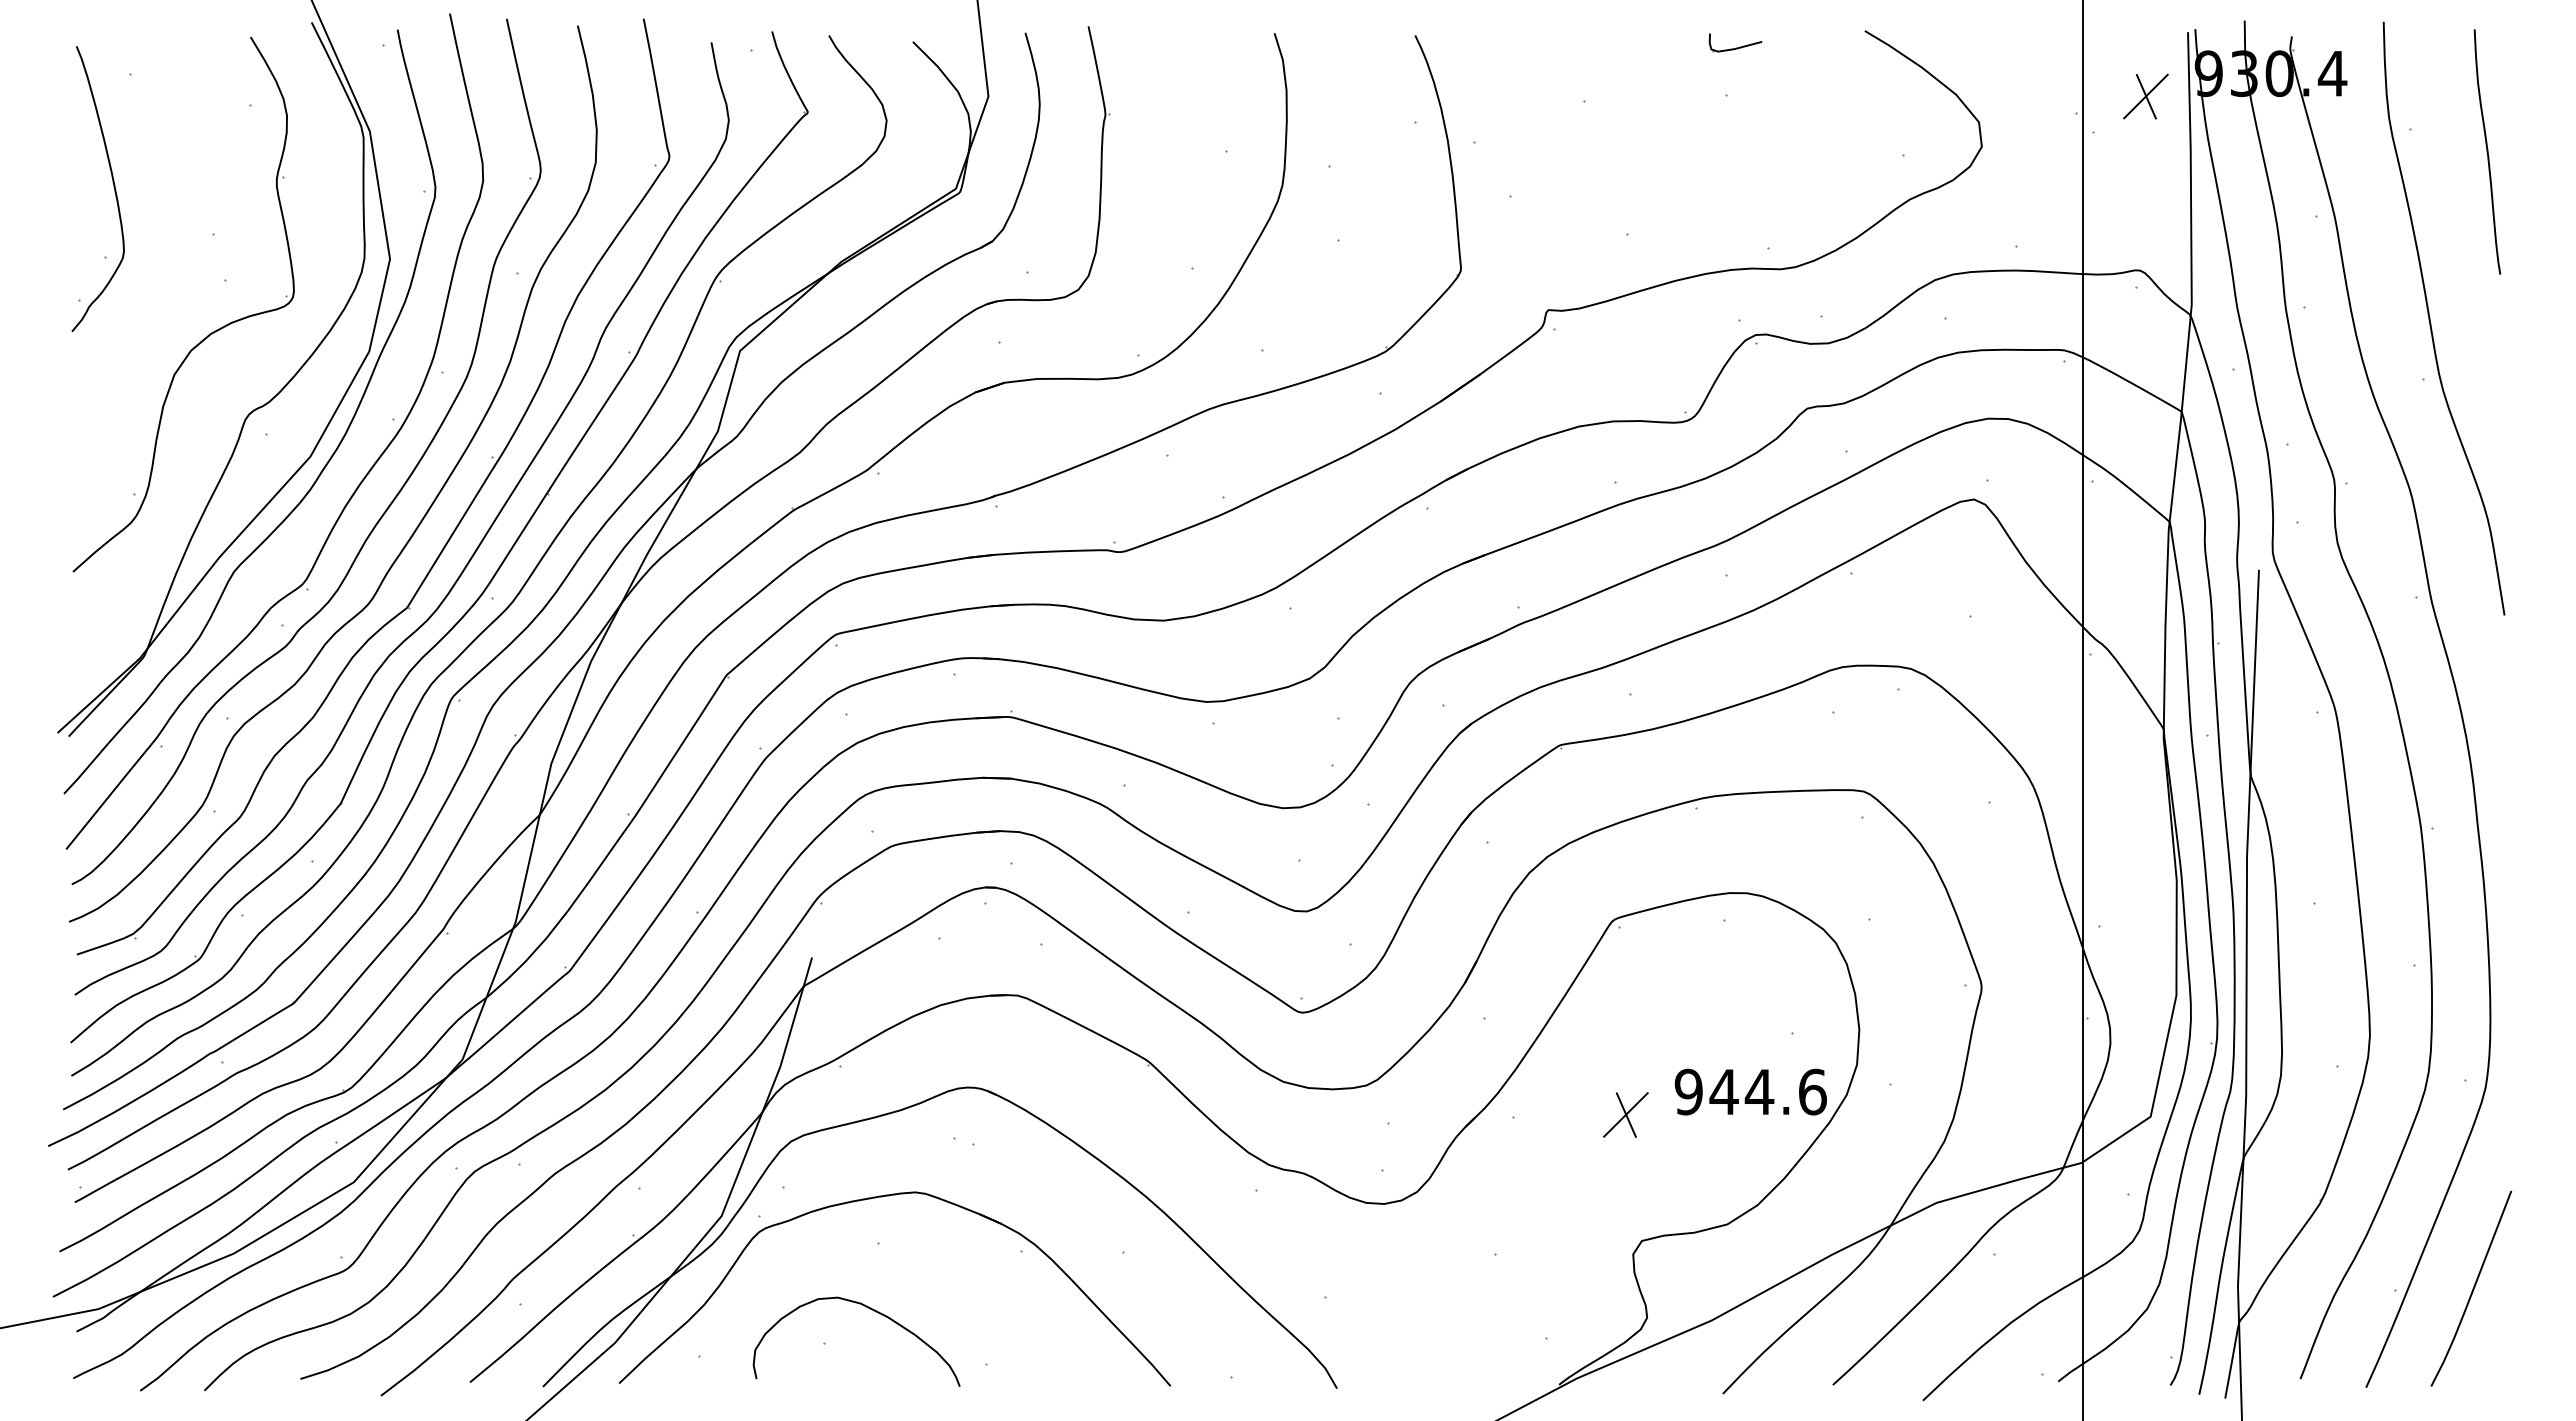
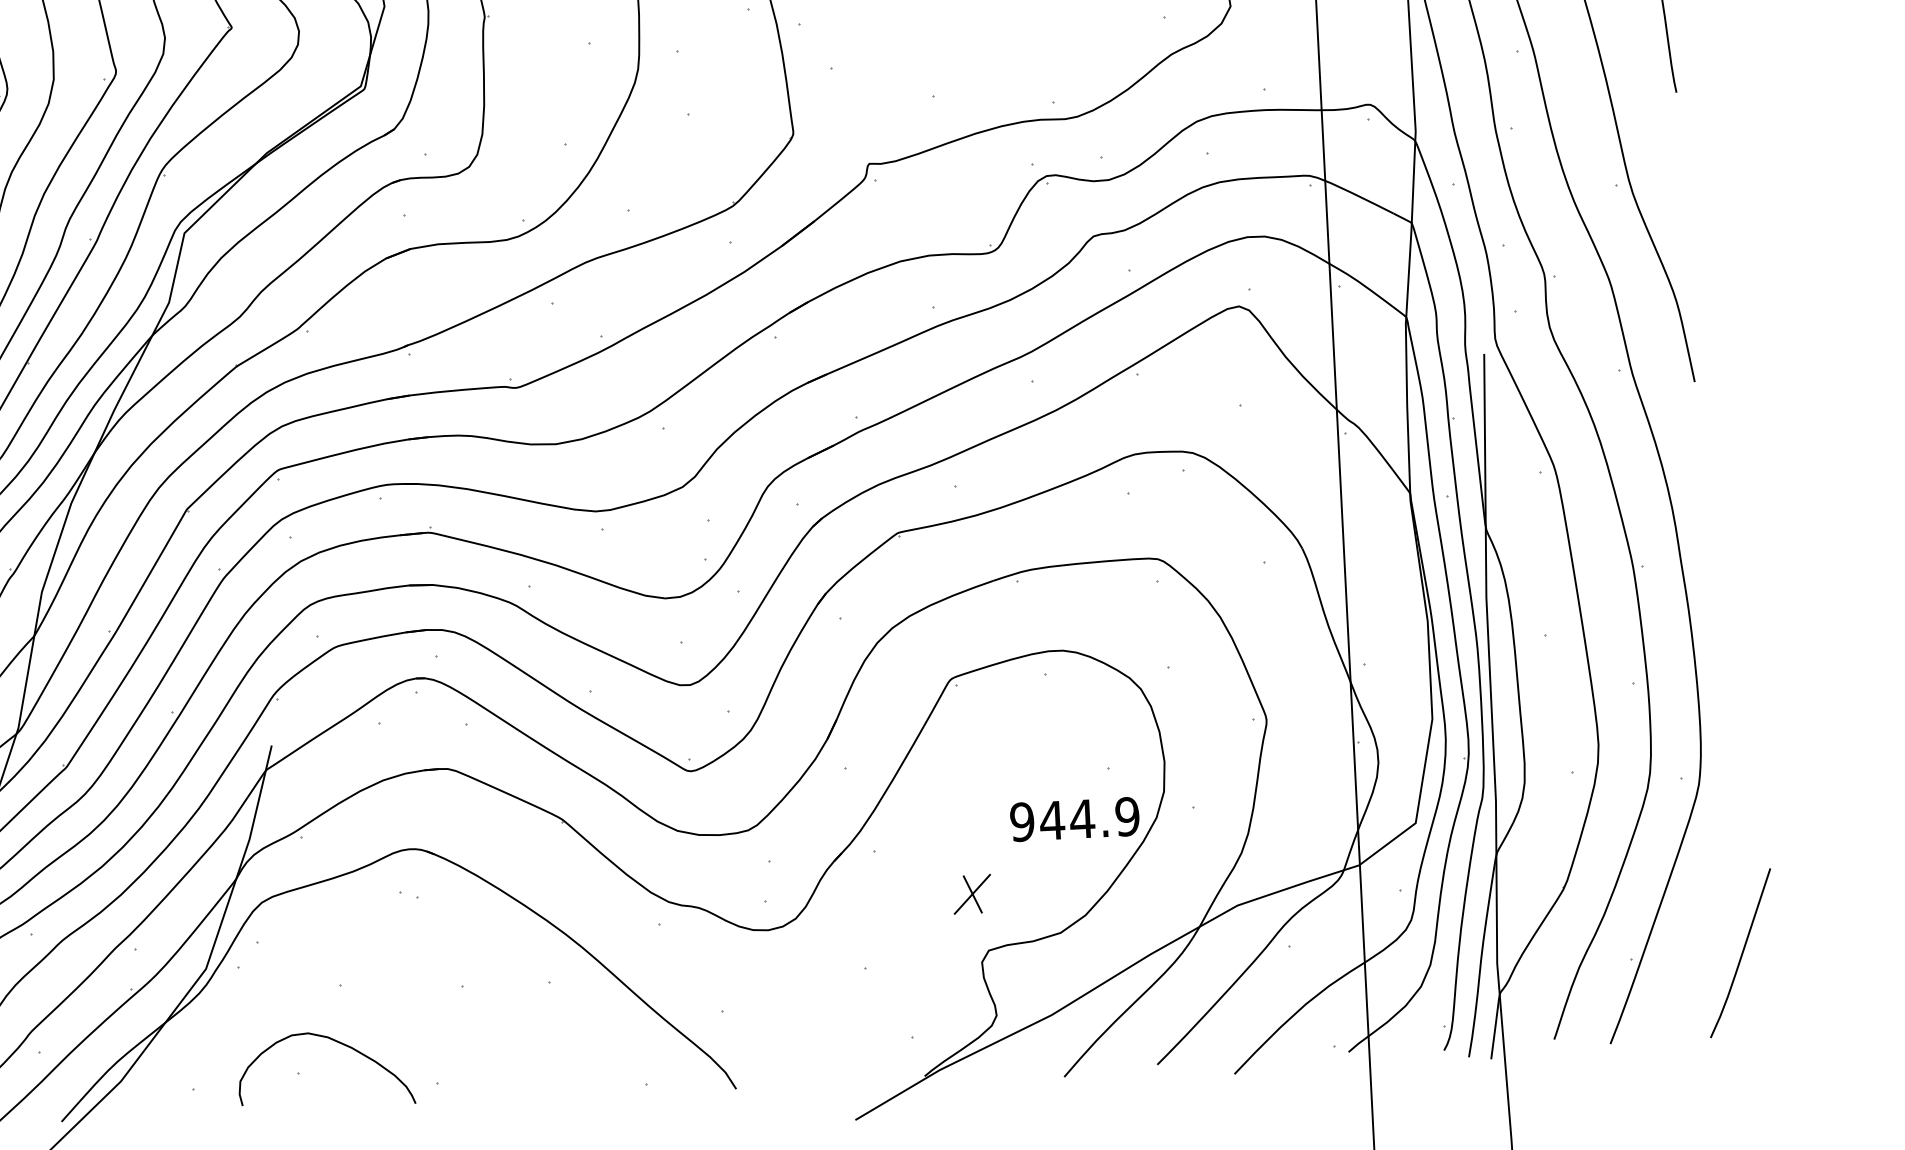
text: (1812, 1091) -> (1127, 816), 944.6 -> 944.9
part: (1625, 1114) -> (972, 893), moved
part: (876, 1198) -> (336, 947), removed
curve: (2472, 1288) -> (1741, 952), moved

